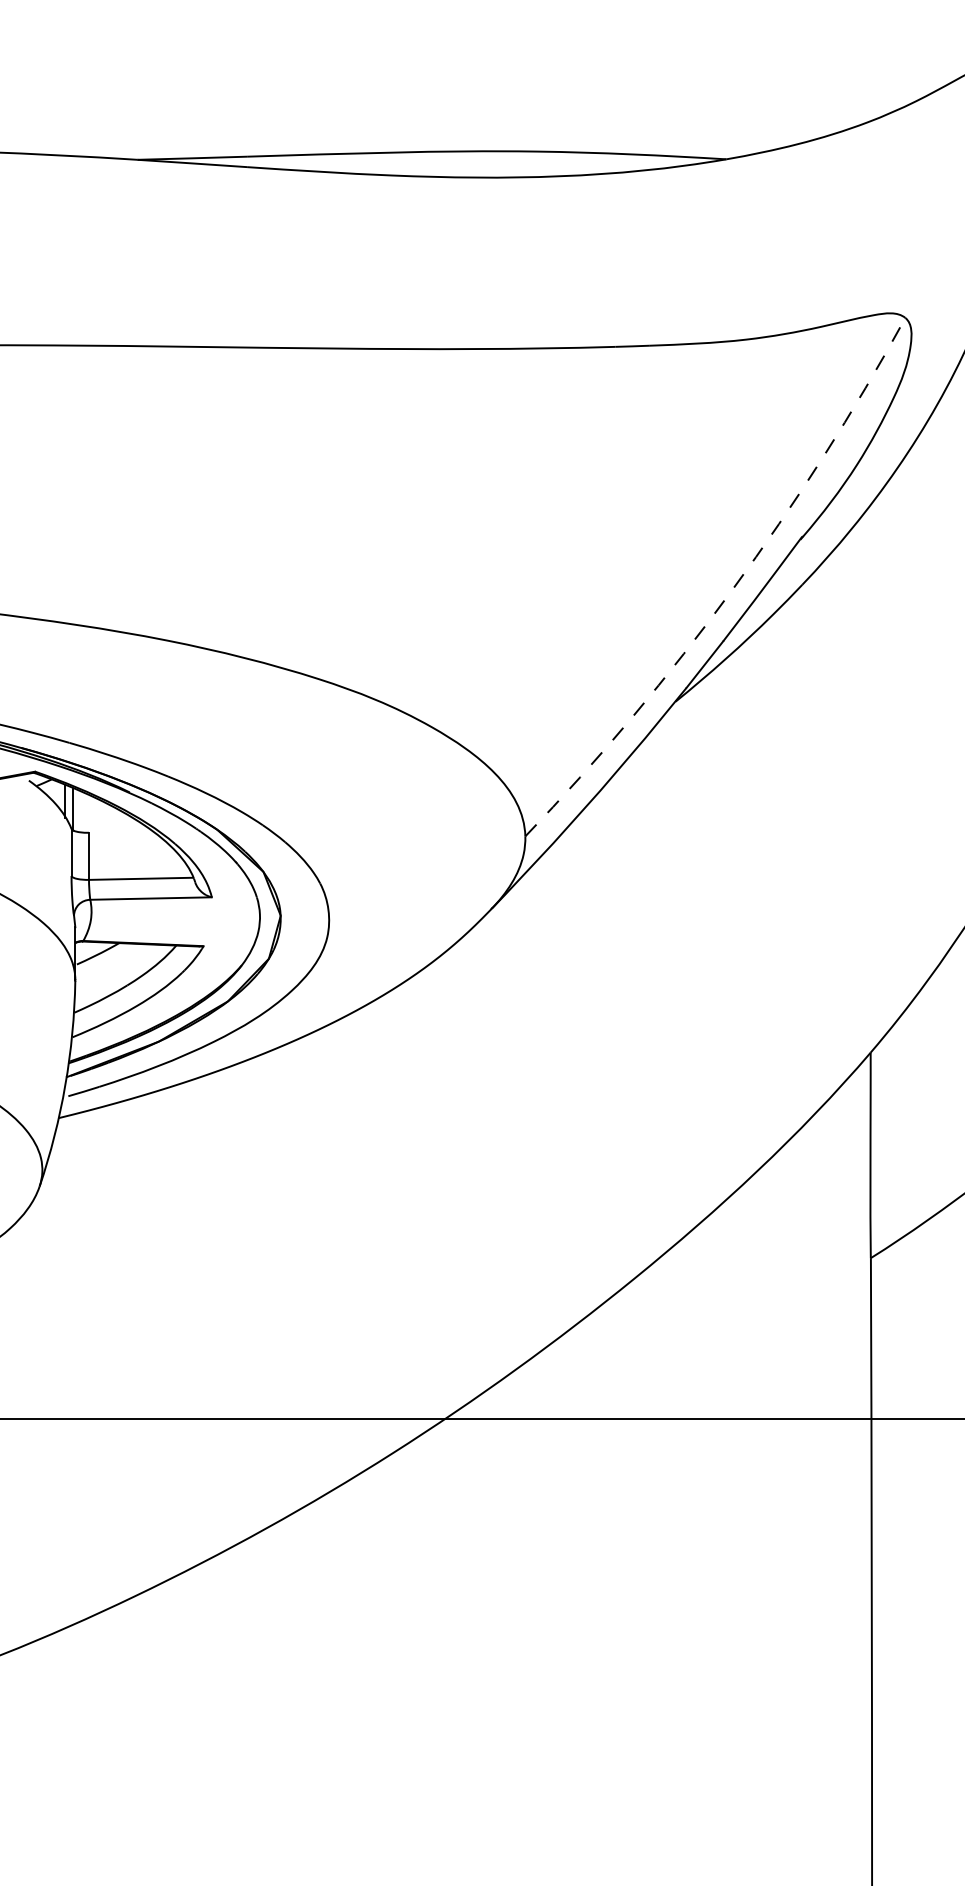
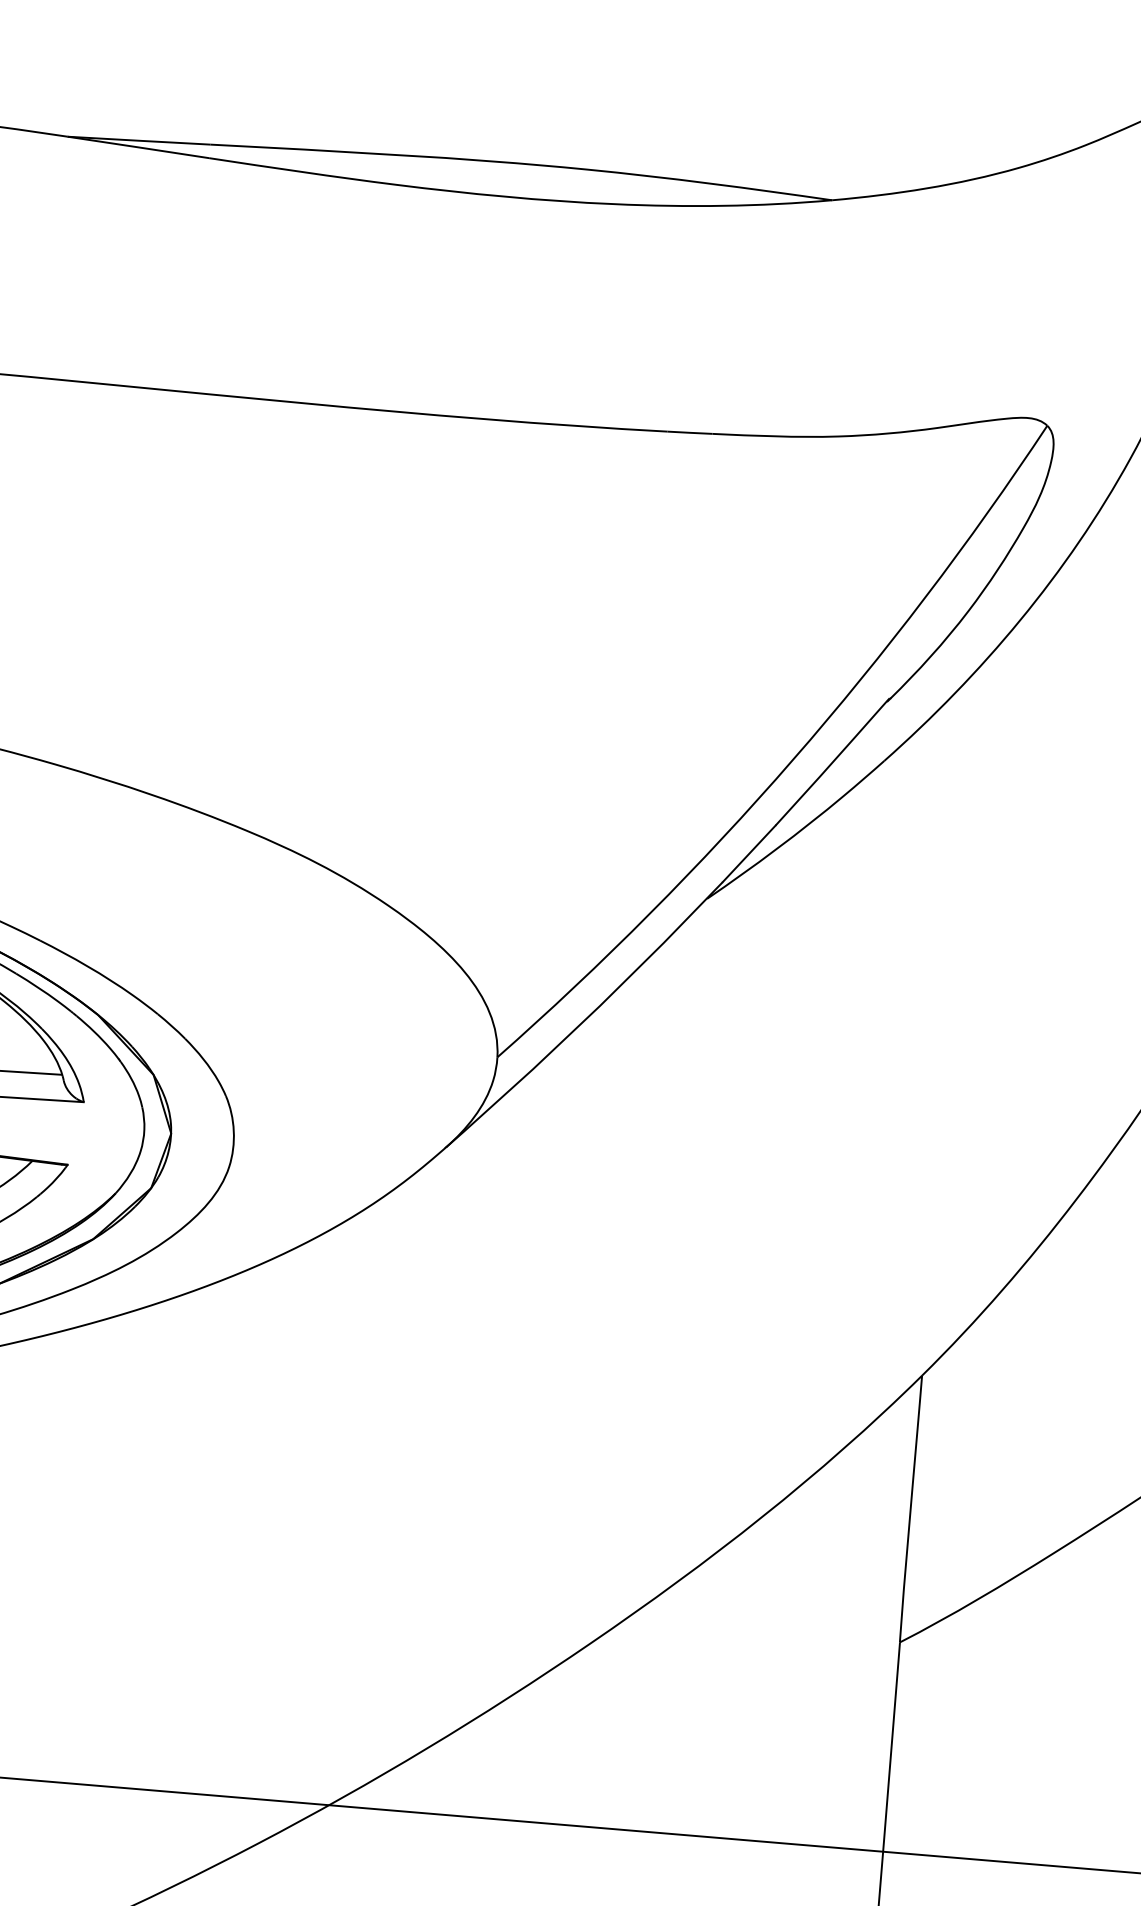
arc: (732, 589) -> (793, 759), dashed -> solid

